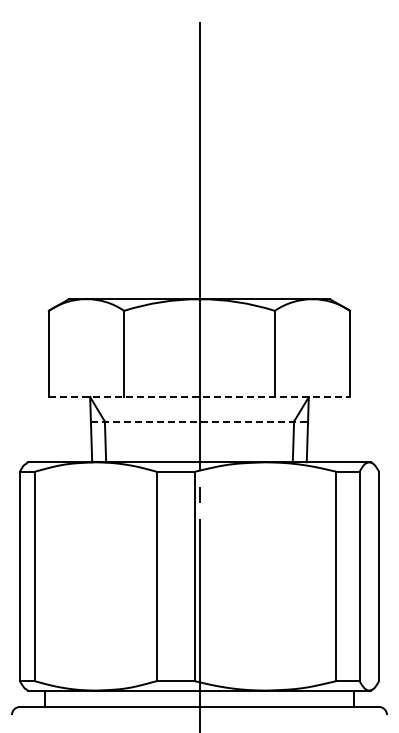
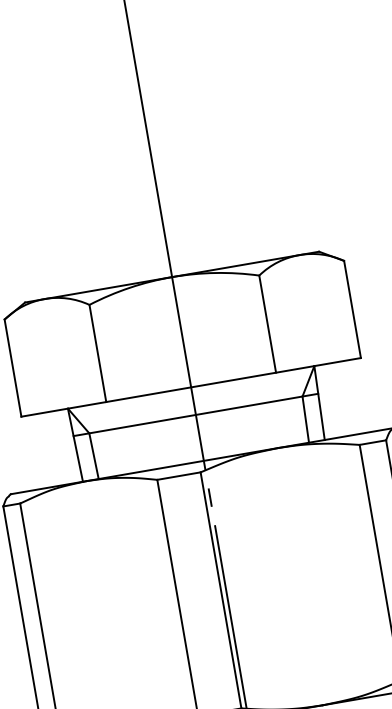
line: (199, 397) -> (191, 387), dashed -> solid
line: (199, 421) -> (195, 414), dashed -> solid

